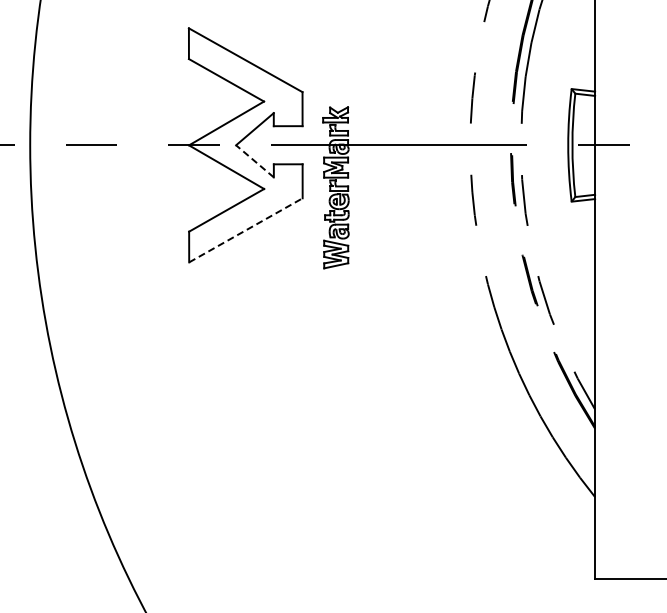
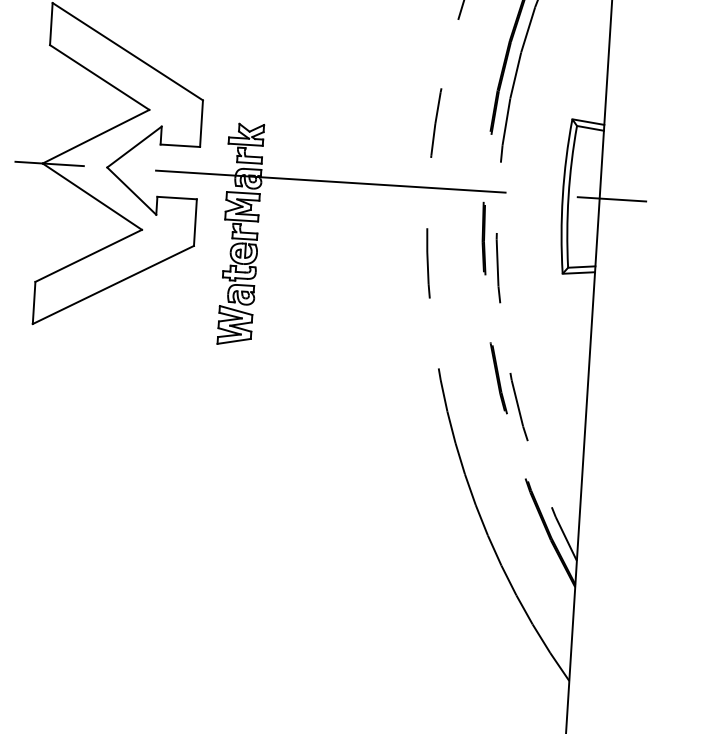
line: (254, 161) -> (131, 191), dashed -> solid
line: (246, 230) -> (114, 285), dashed -> solid

